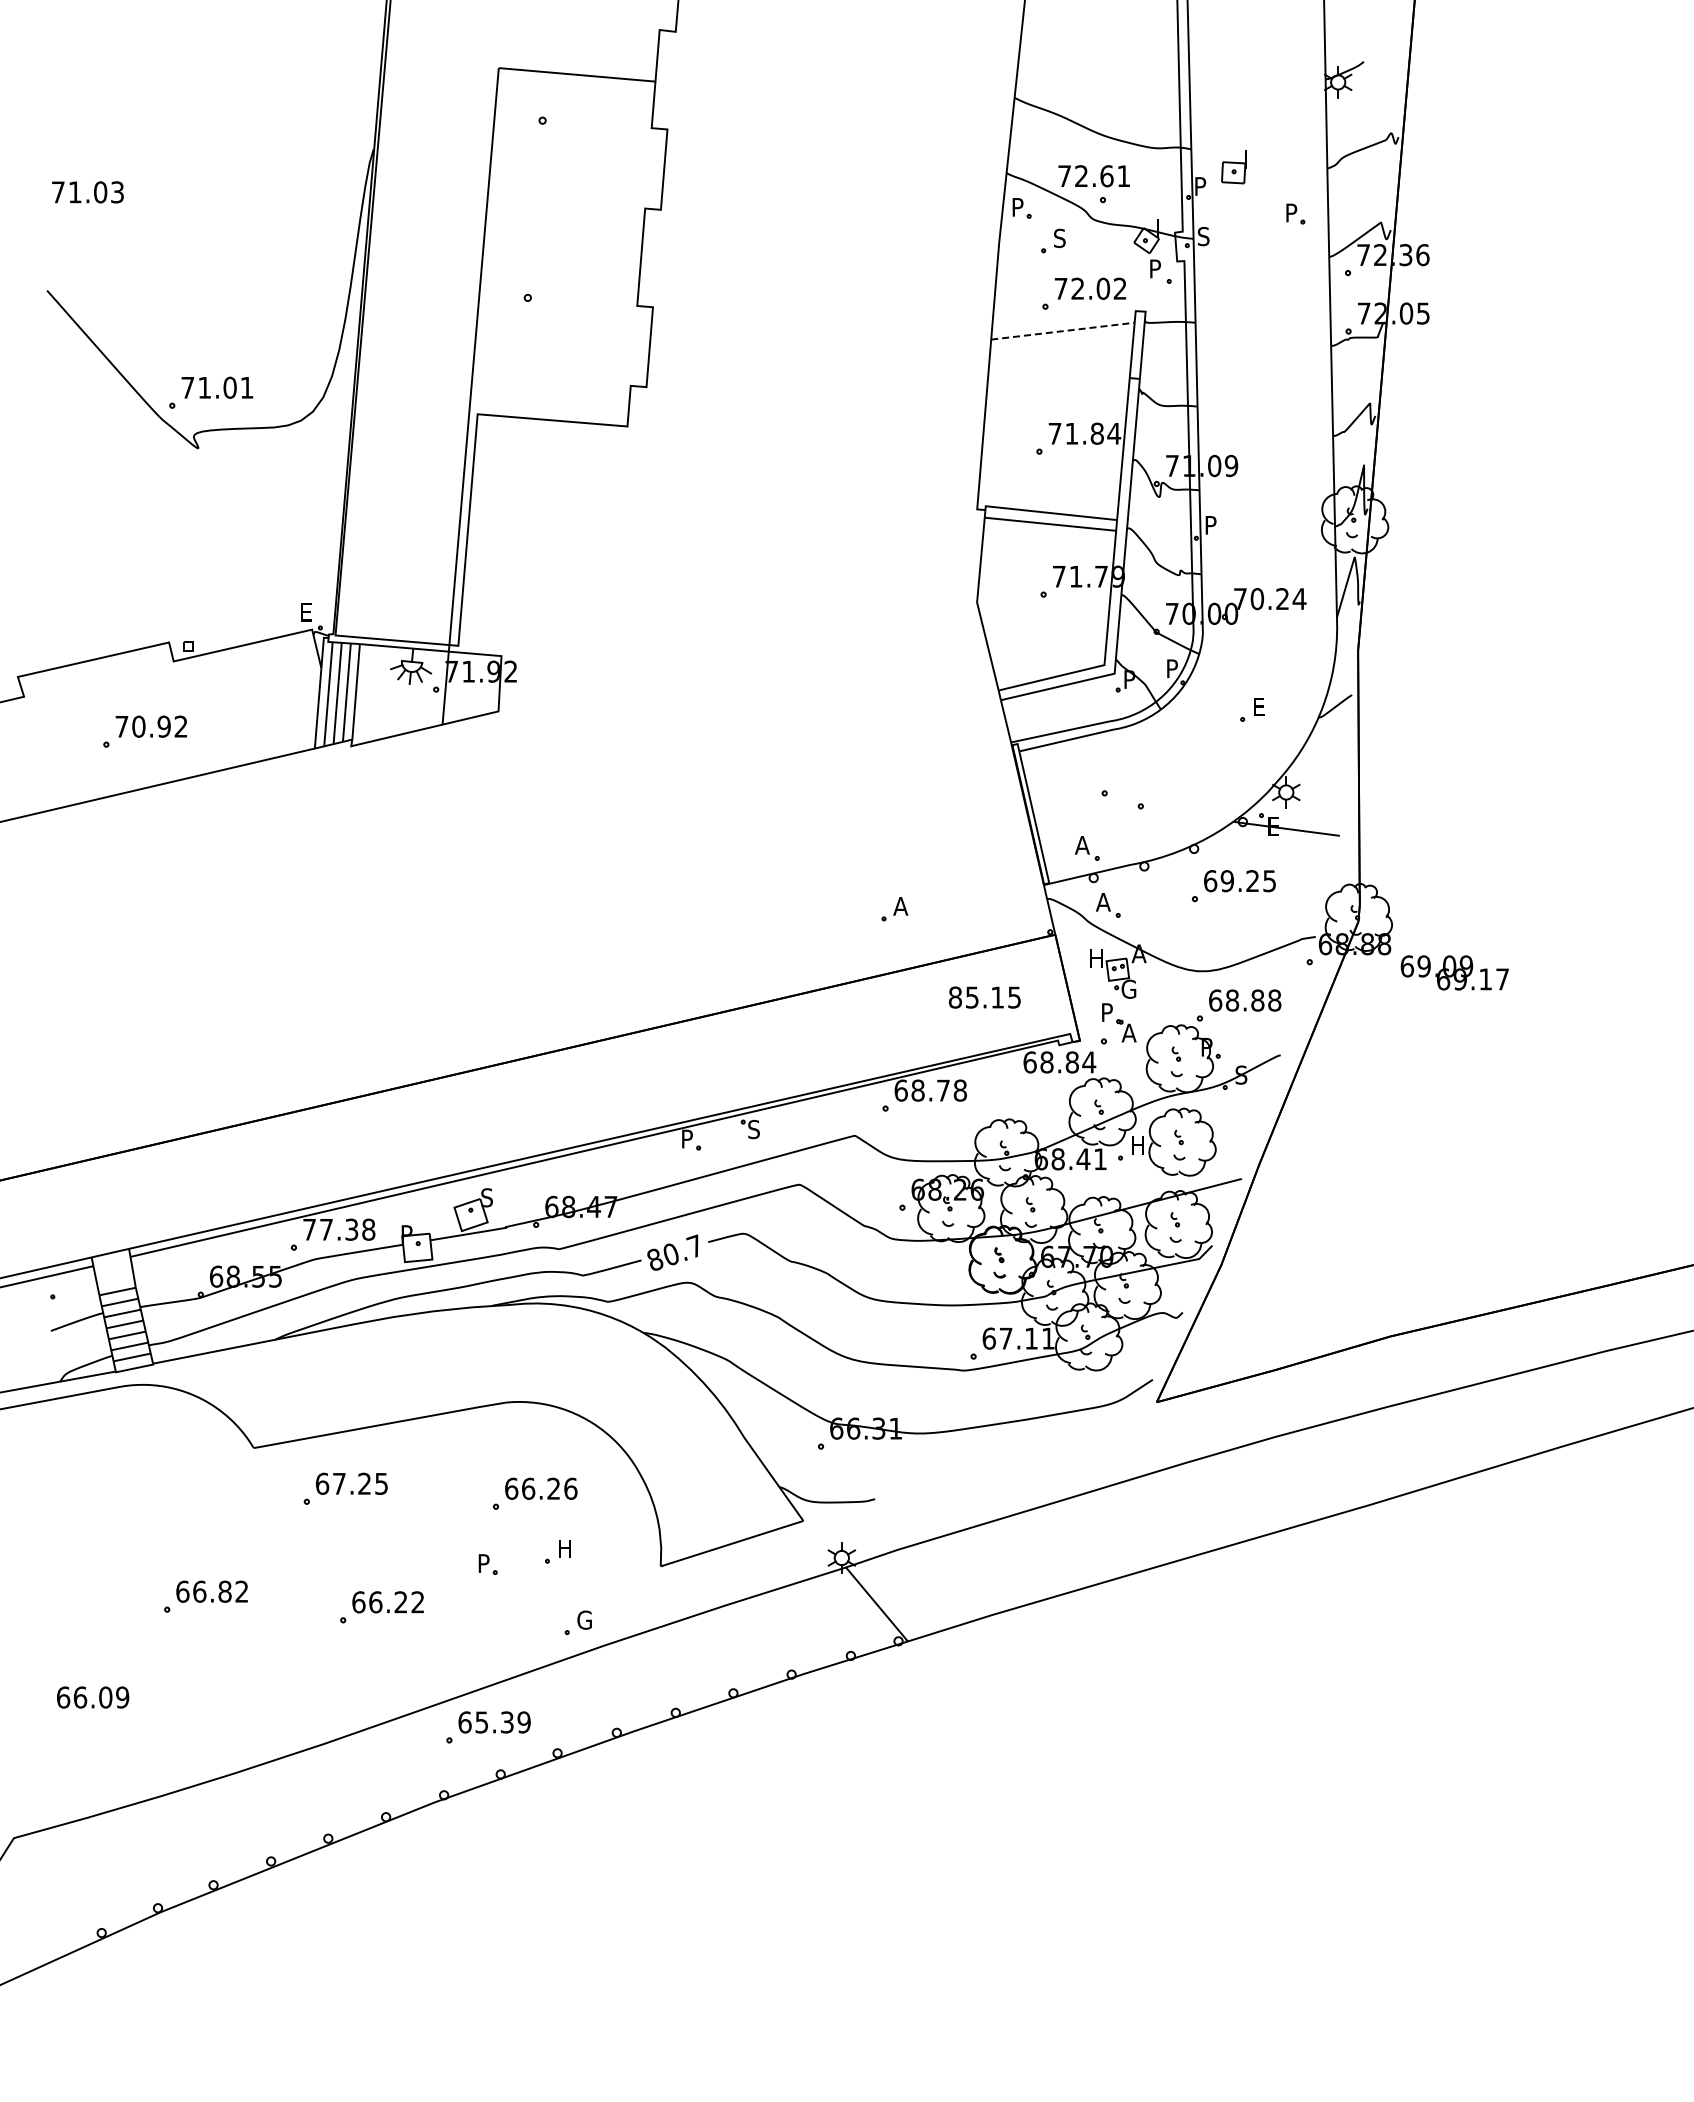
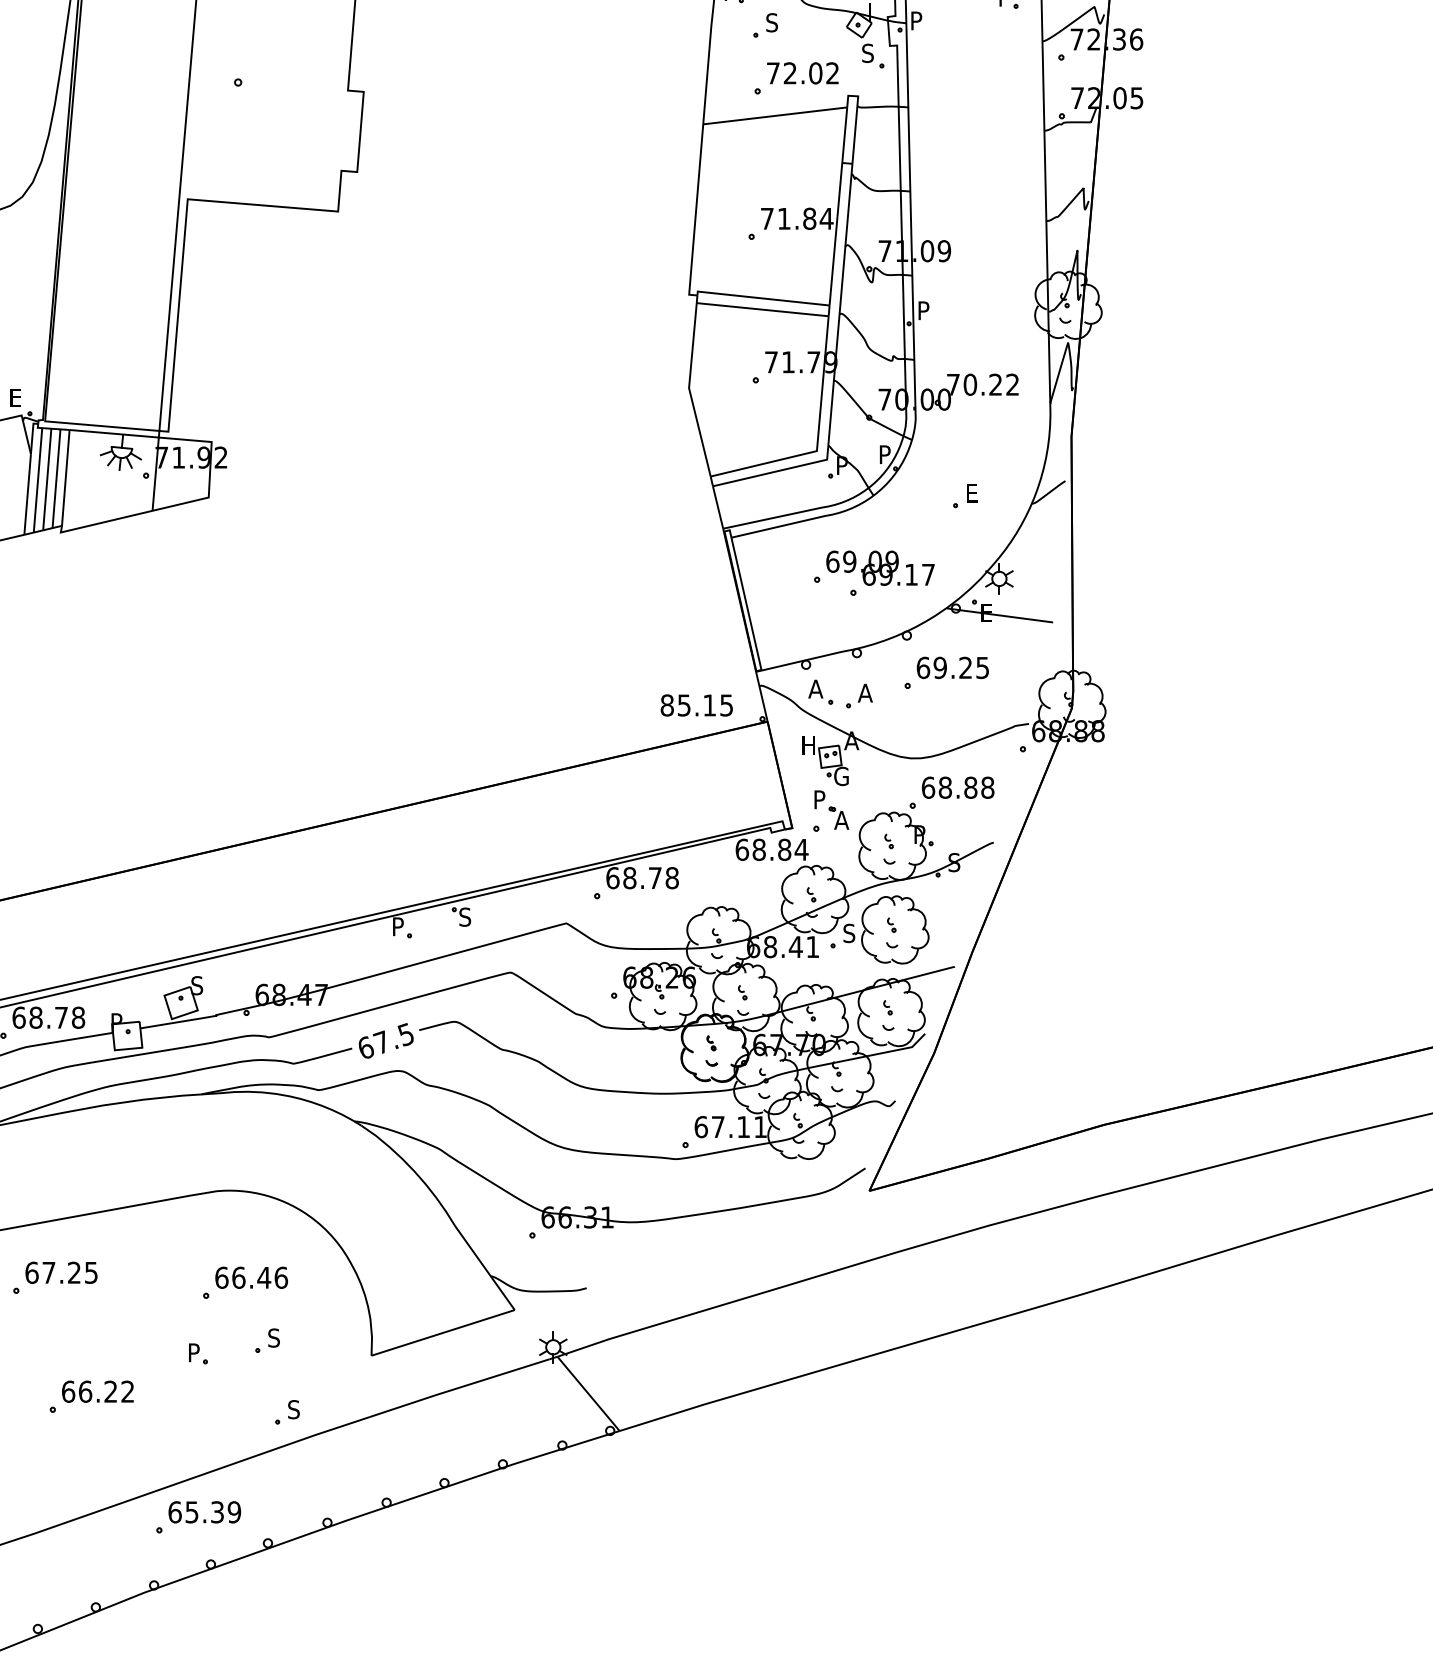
text: (1203, 236) -> (916, 20), S -> P
text: (1155, 268) -> (868, 52), P -> S
line: (1063, 331) -> (775, 116), dashed -> solid
text: (1299, 598) -> (1012, 384), 70.24 -> 70.22
part: (1087, 848) -> (799, 635), removed
part: (894, 909) -> (859, 696), moved
text: (1454, 972) -> (880, 567), moved
text: (984, 997) -> (696, 705), moved
text: (1137, 1145) -> (850, 933), H -> S
text: (330, 1229) -> (40, 1017), 77.38 -> 68.78
text: (674, 1252) -> (385, 1040), 80.7 -> 67.5
text: (553, 1488) -> (263, 1277), 66.26 -> 66.46
text: (563, 1548) -> (273, 1337), H -> S
text: (584, 1619) -> (295, 1408), G -> S

